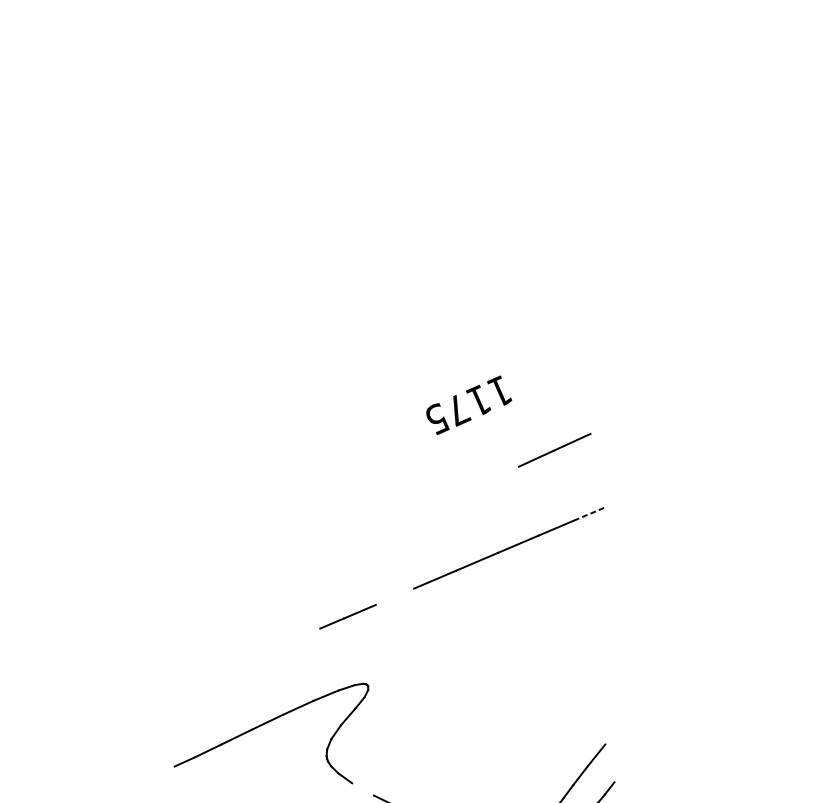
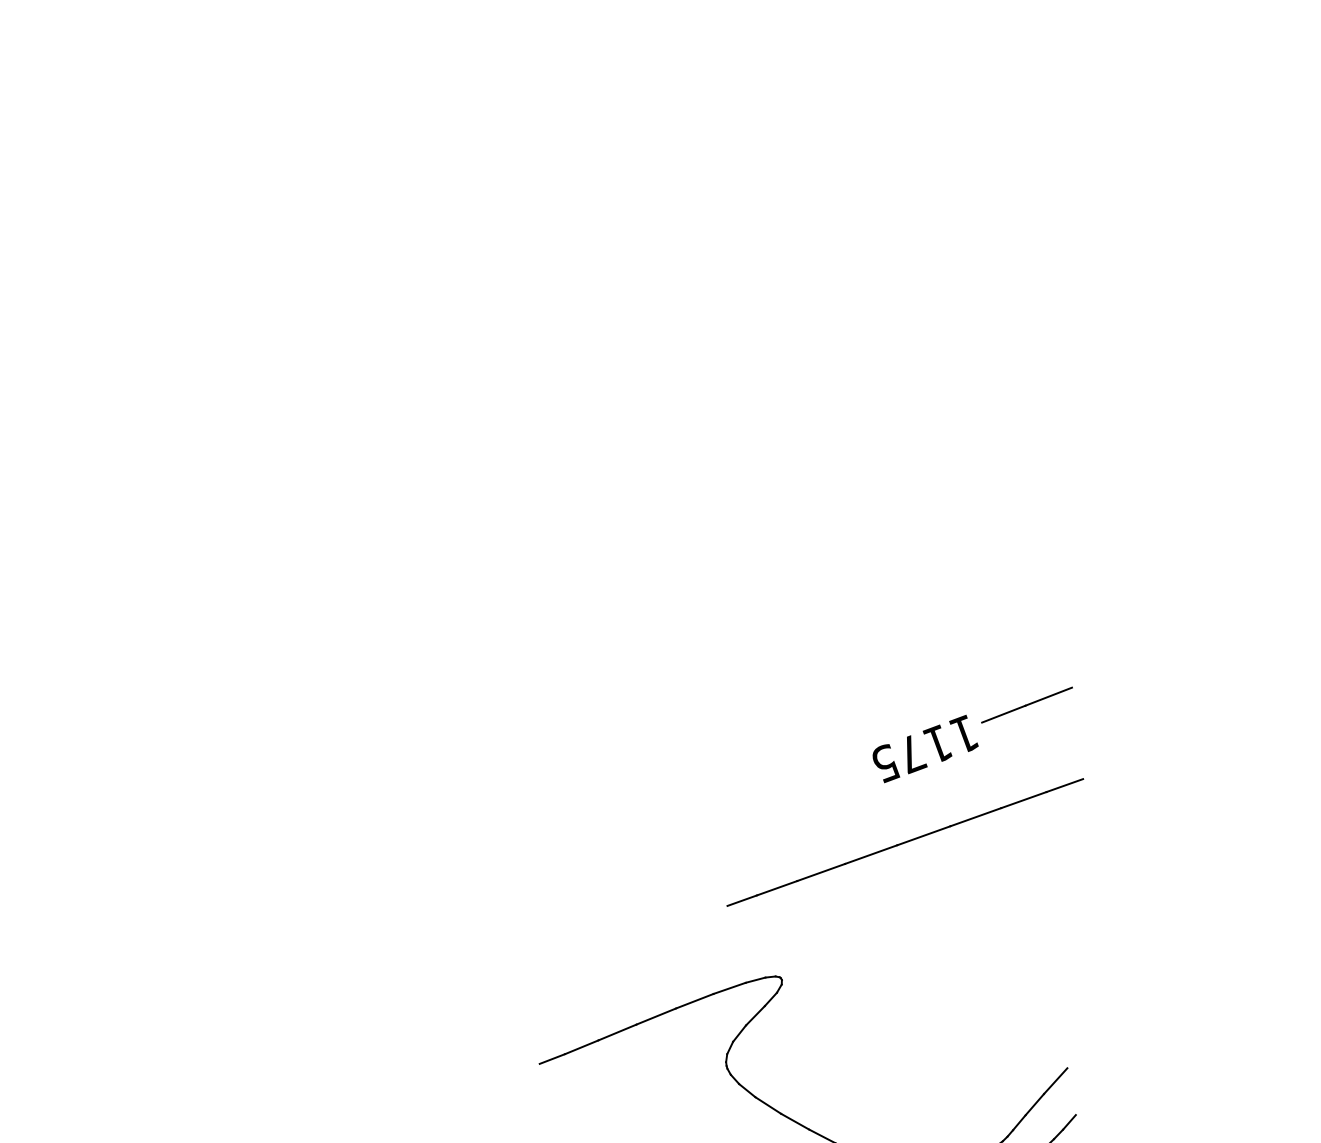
text: (468, 404) -> (925, 748), moved
line: (589, 514) -> (1064, 785), dashed -> solid
line: (395, 596) -> (821, 872), added
line: (363, 789) -> (768, 1105), added

